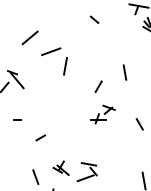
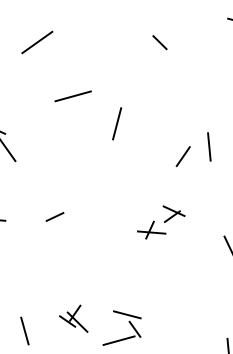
line: (29, 37) -> (36, 41), moved
line: (65, 66) -> (117, 124), moved
line: (98, 86) -> (182, 156), moved
line: (40, 137) -> (54, 216), moved

